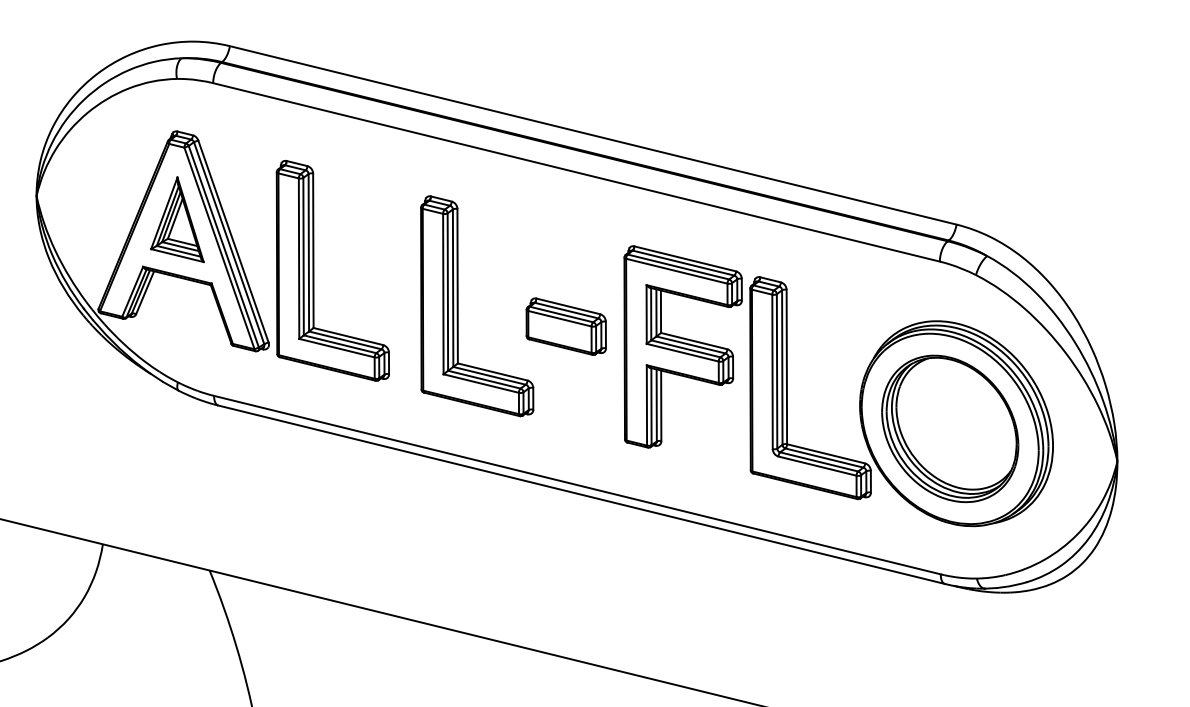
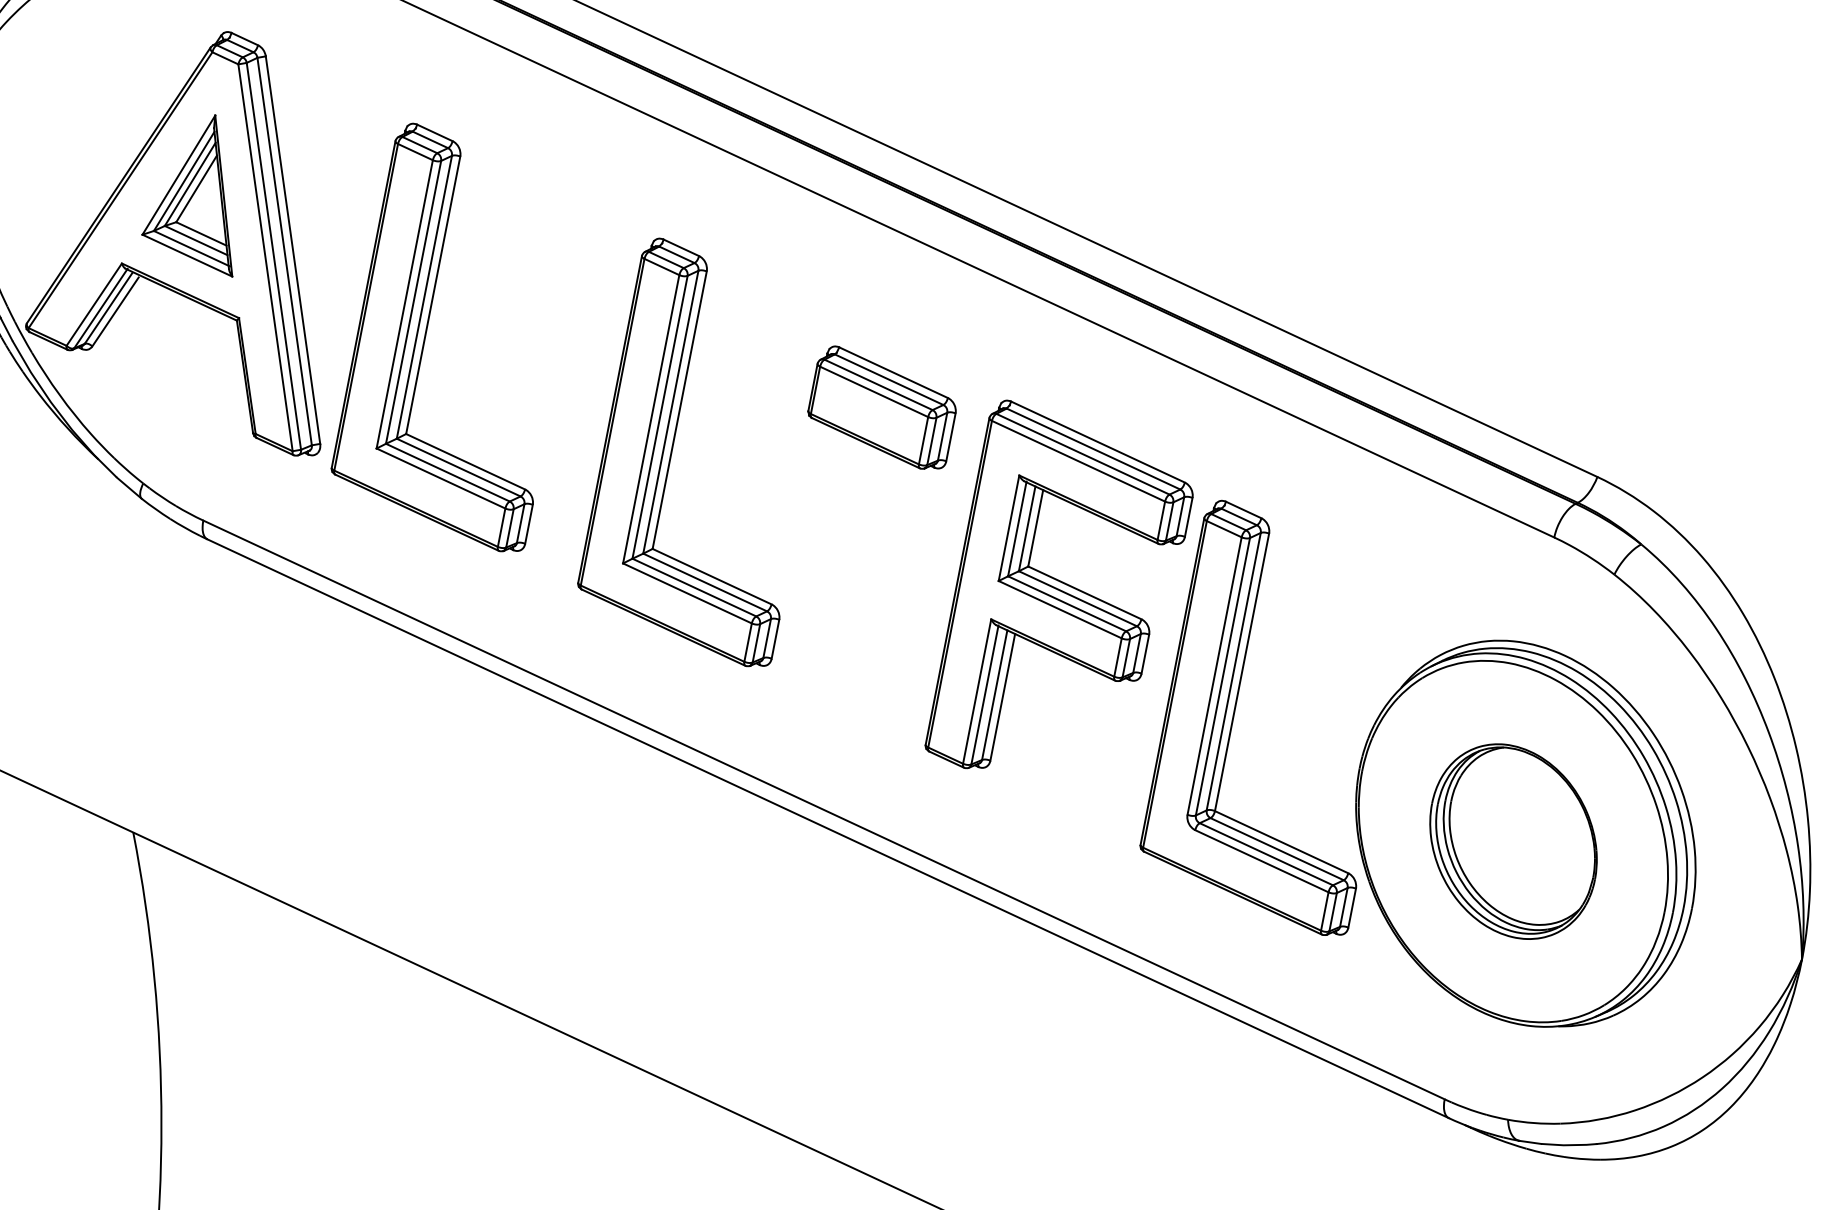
part: (565, 326) -> (881, 407), moved
part: (950, 428) -> (1514, 840), size x0.7

